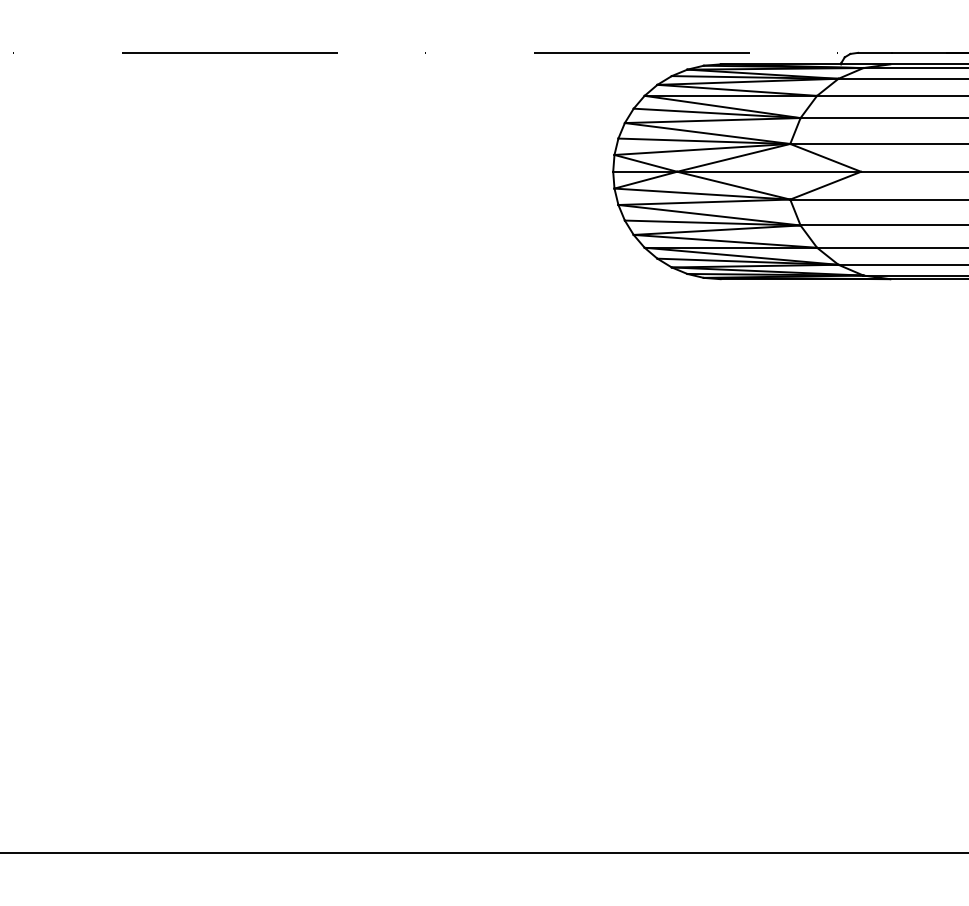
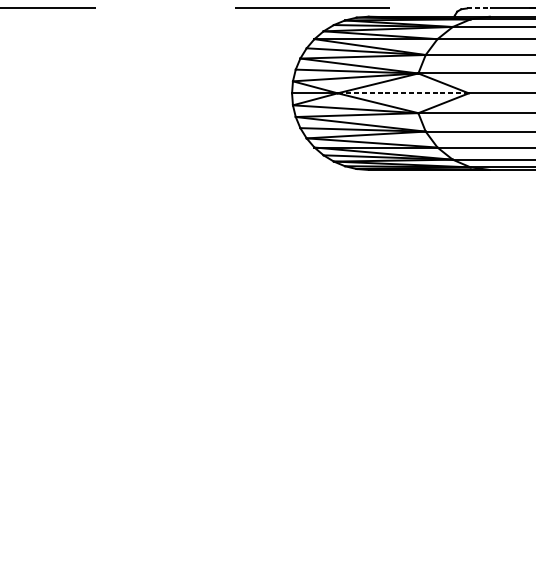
line: (875, 52) -> (479, 8), solid -> dashed
line: (769, 171) -> (403, 93), solid -> dashed

